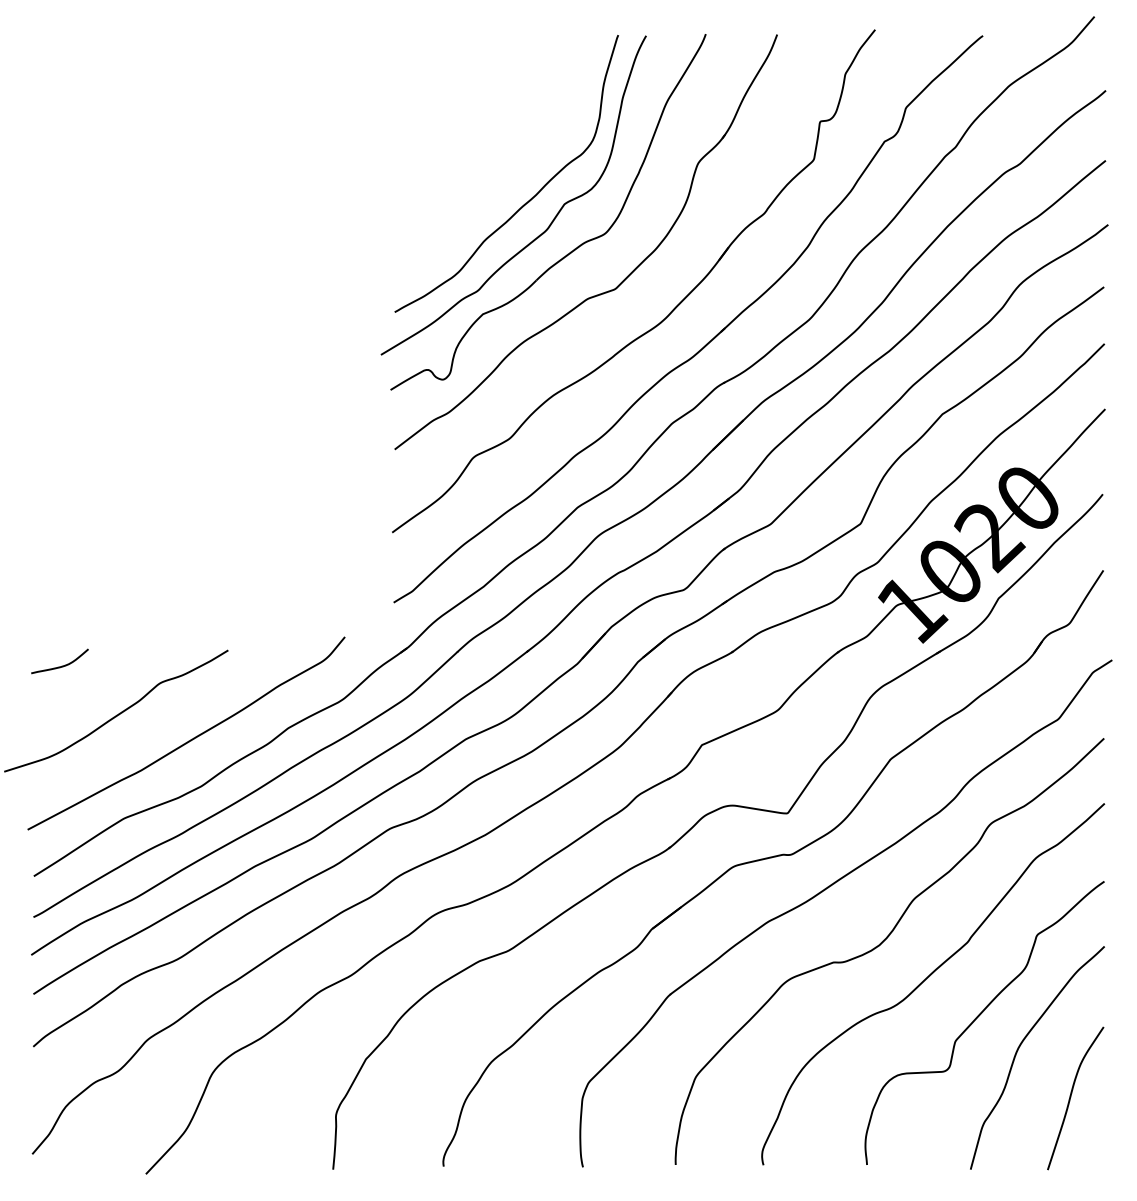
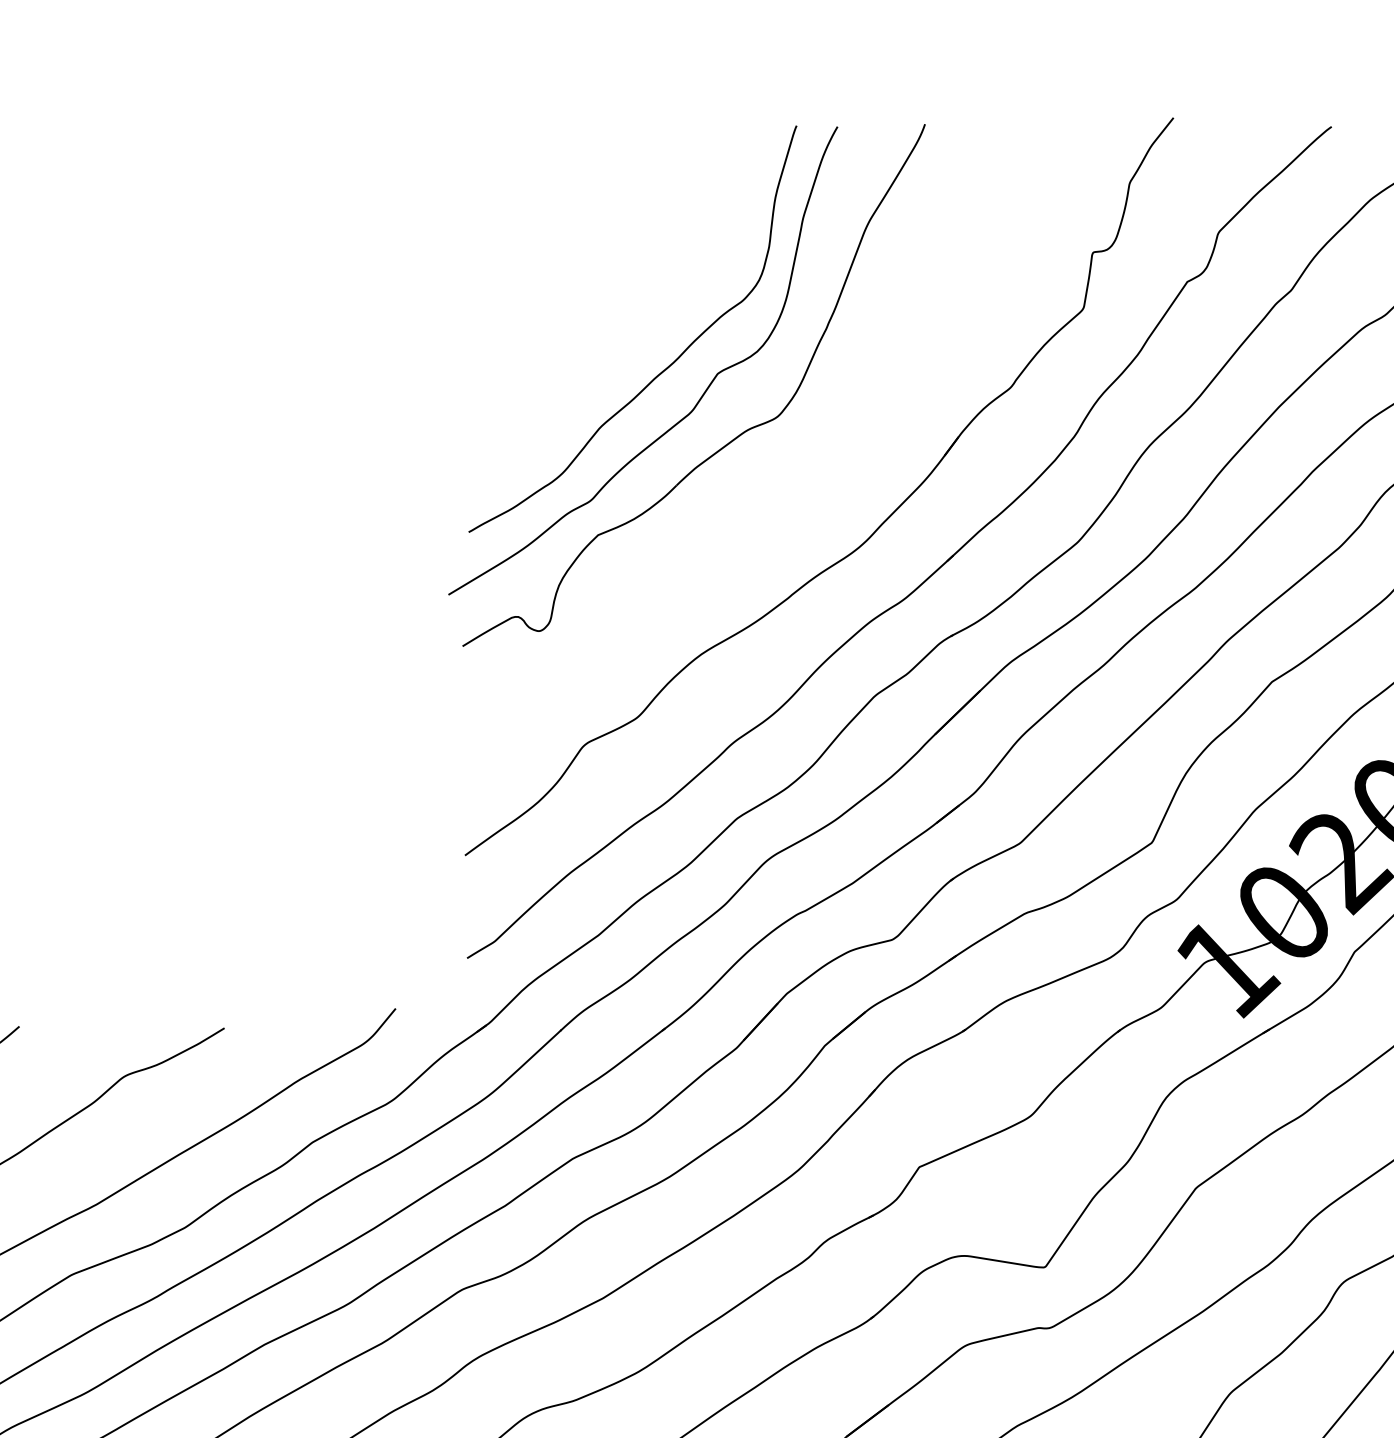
part: (602, 292) -> (773, 503), removed

